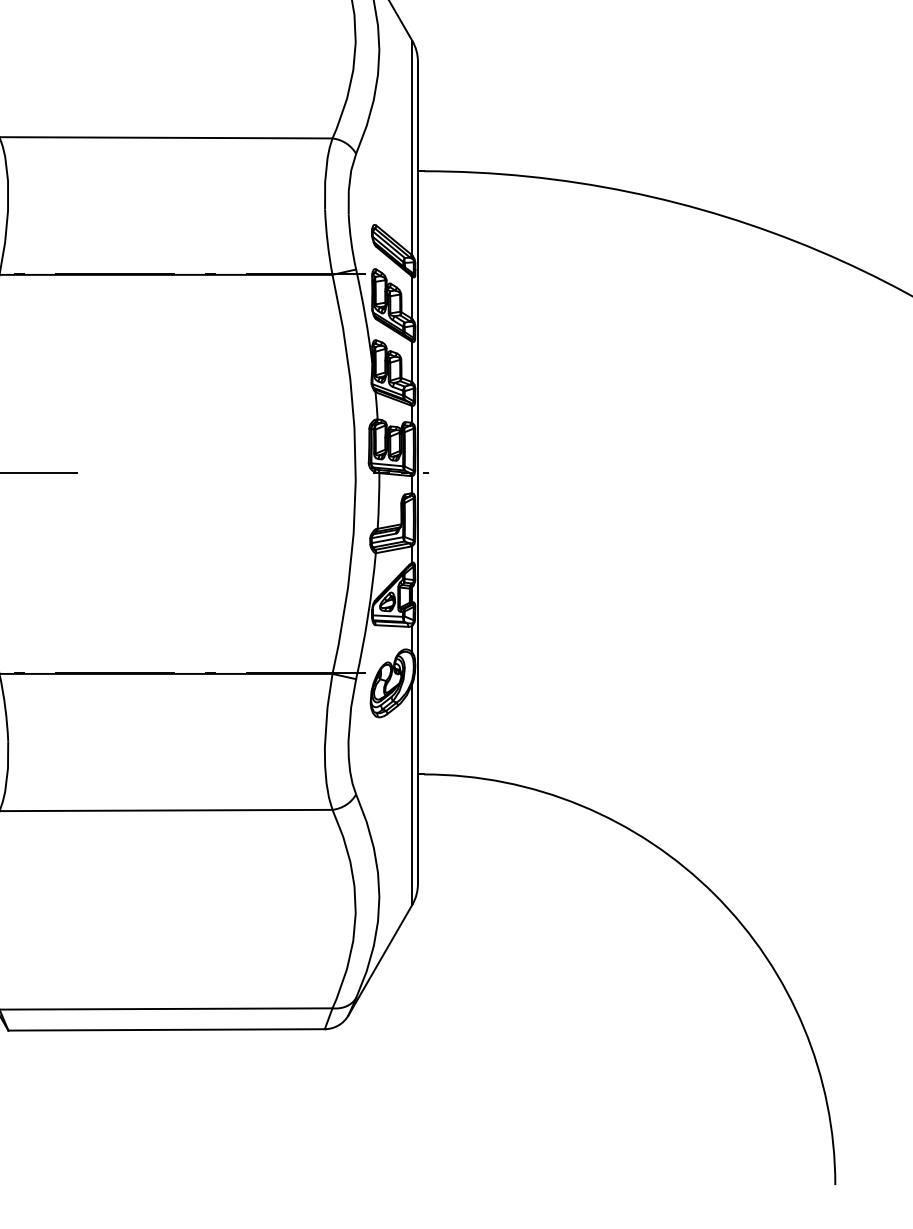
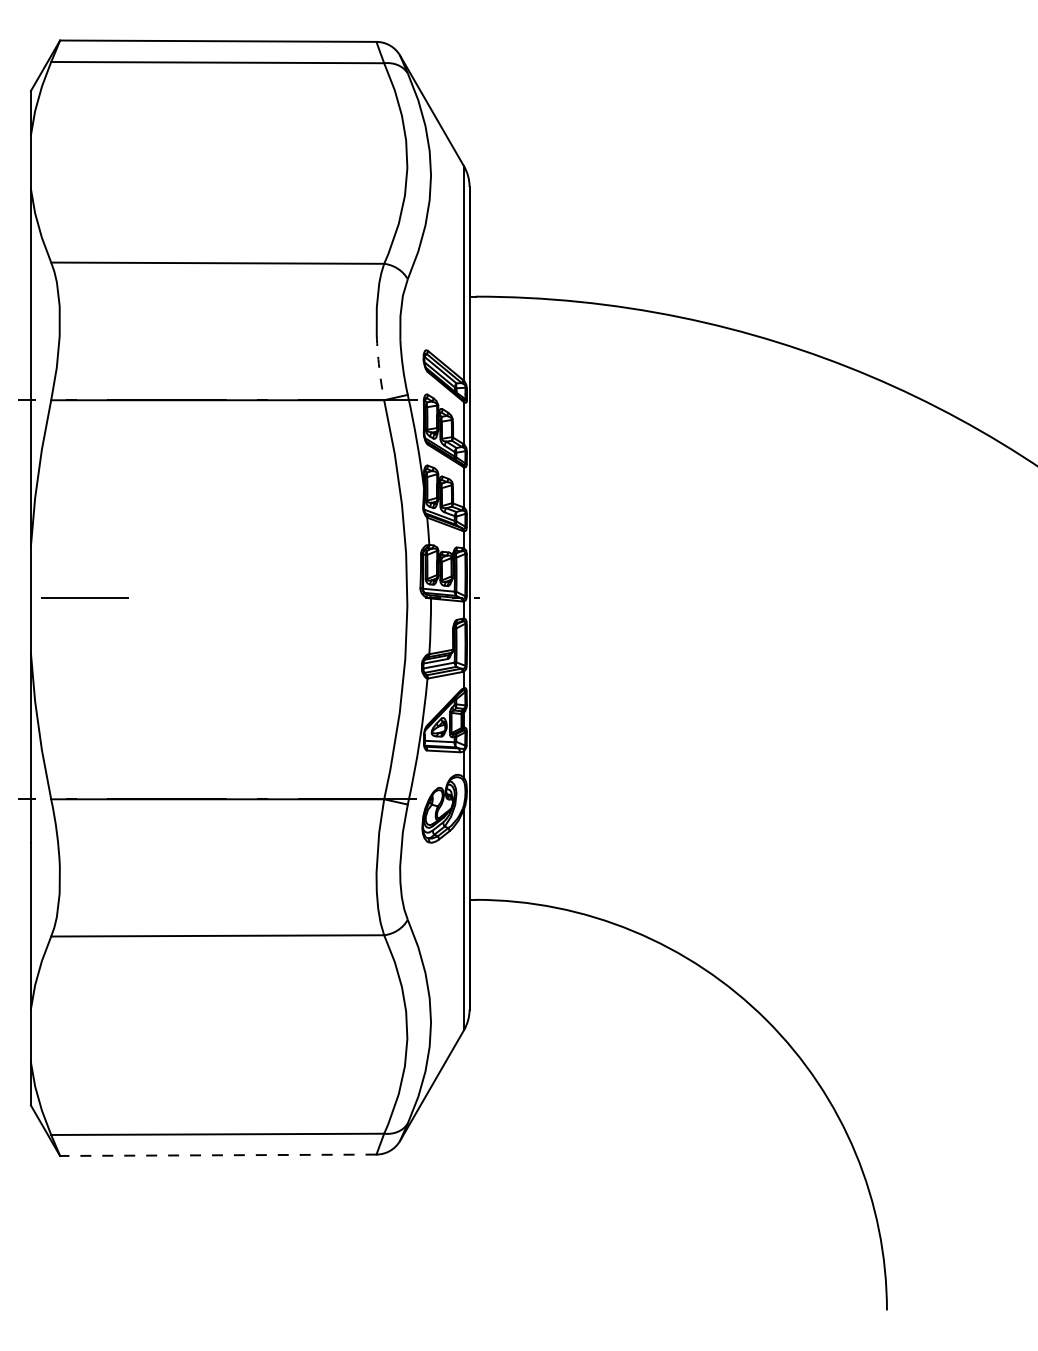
arc: (327, 242) -> (379, 367), solid -> dashed
line: (165, 1030) -> (217, 1155), solid -> dashed

